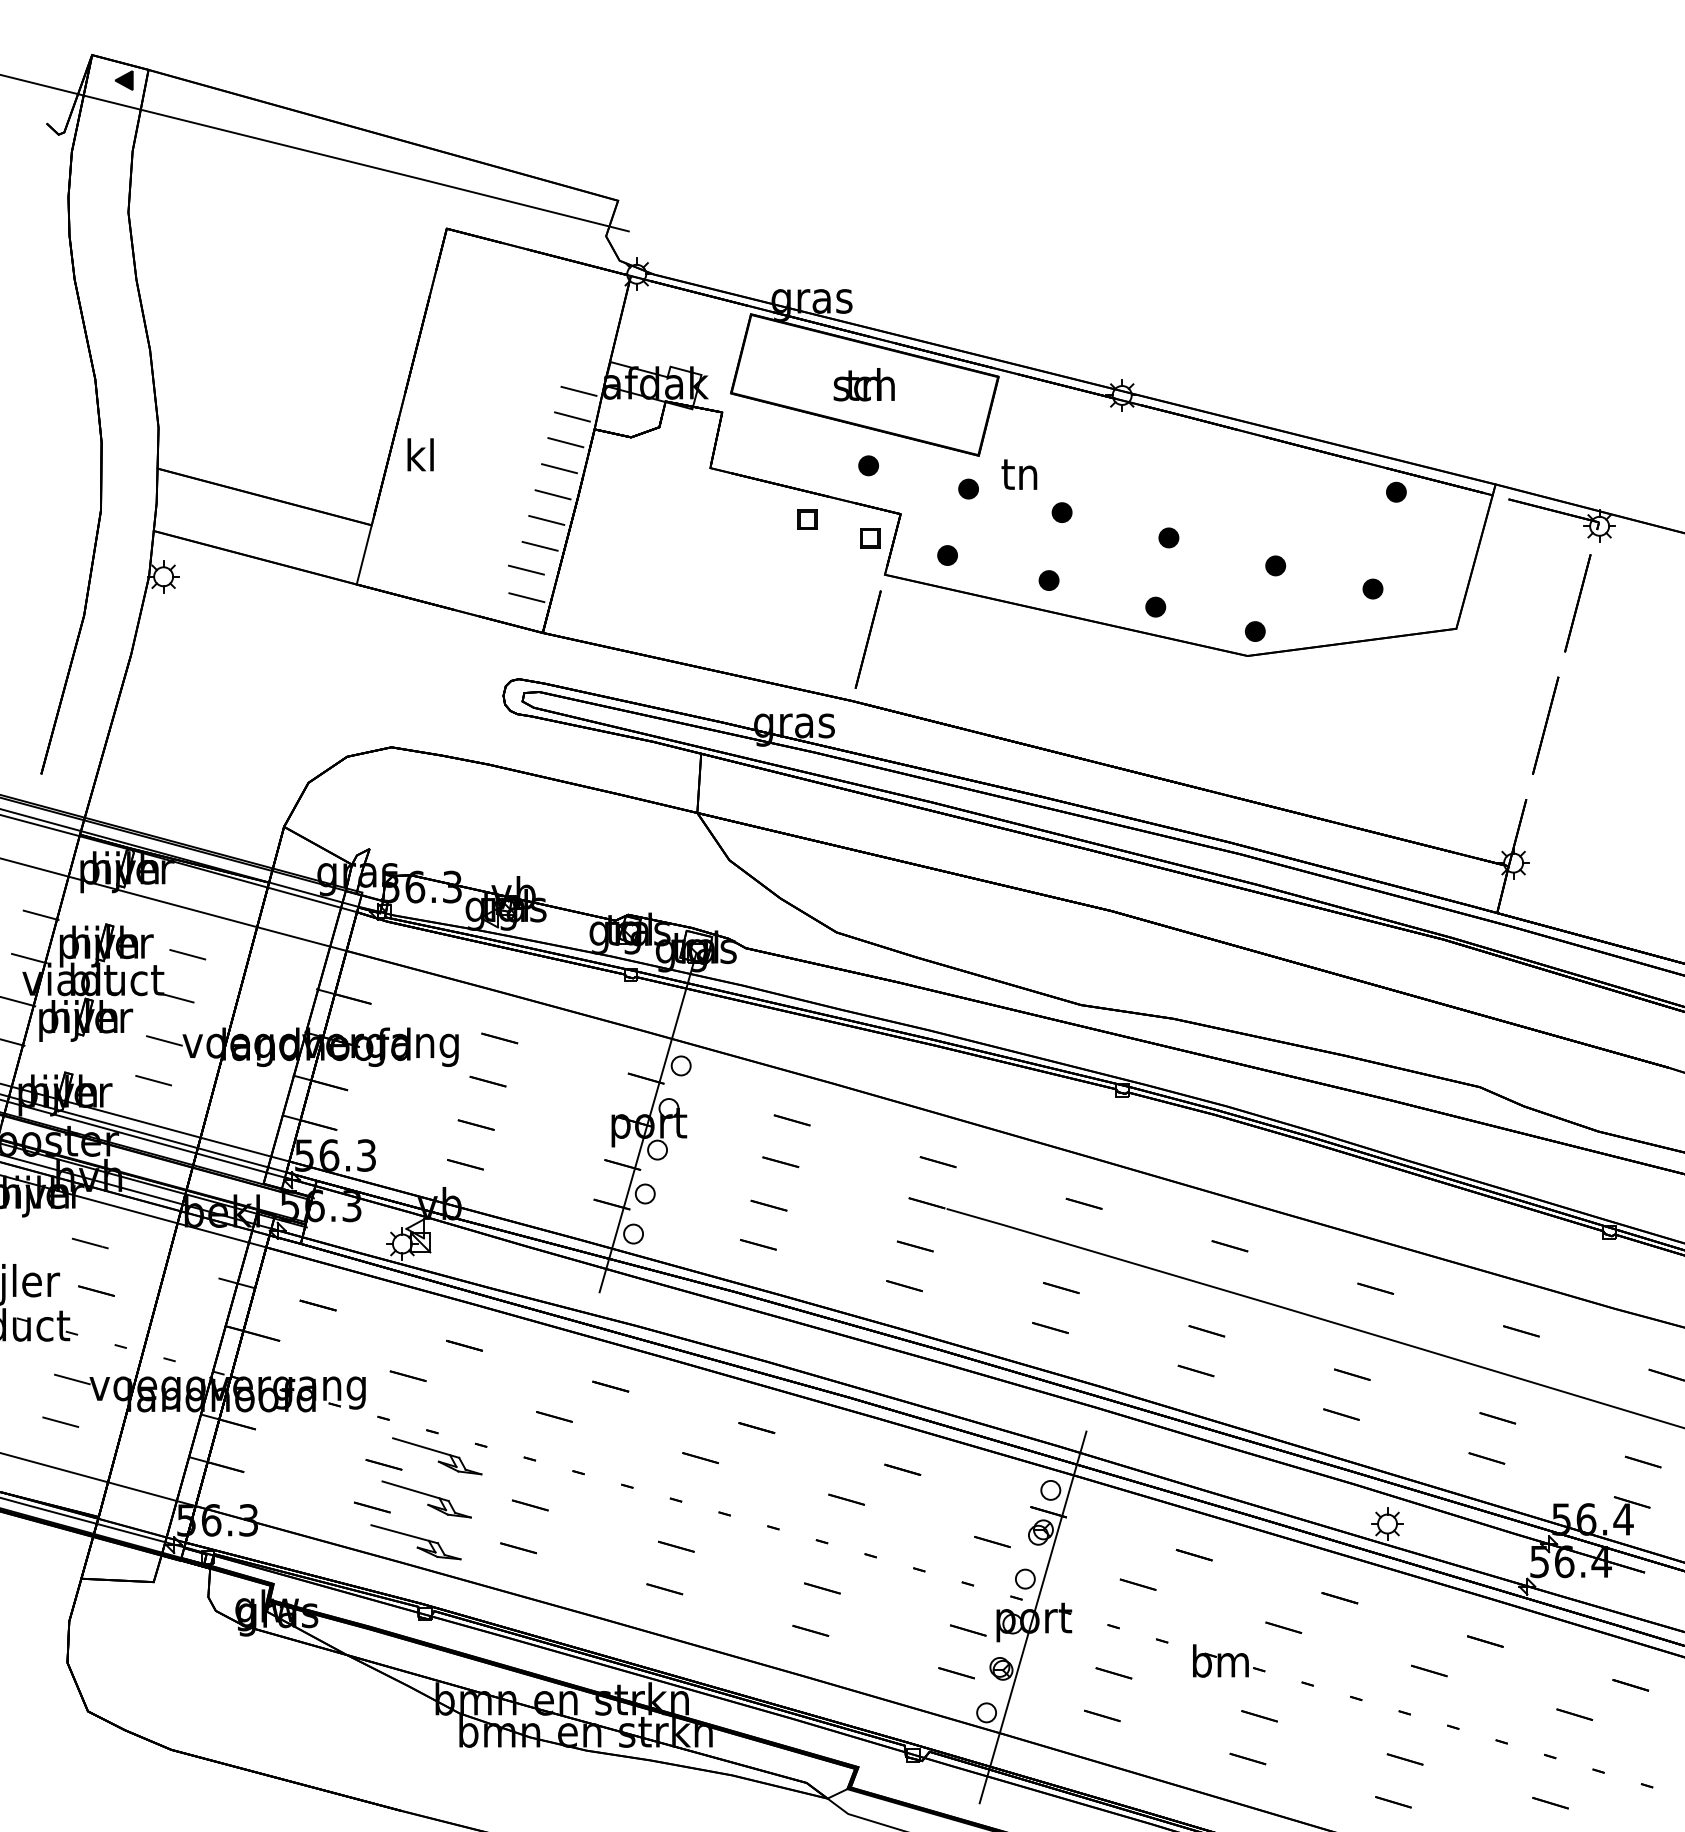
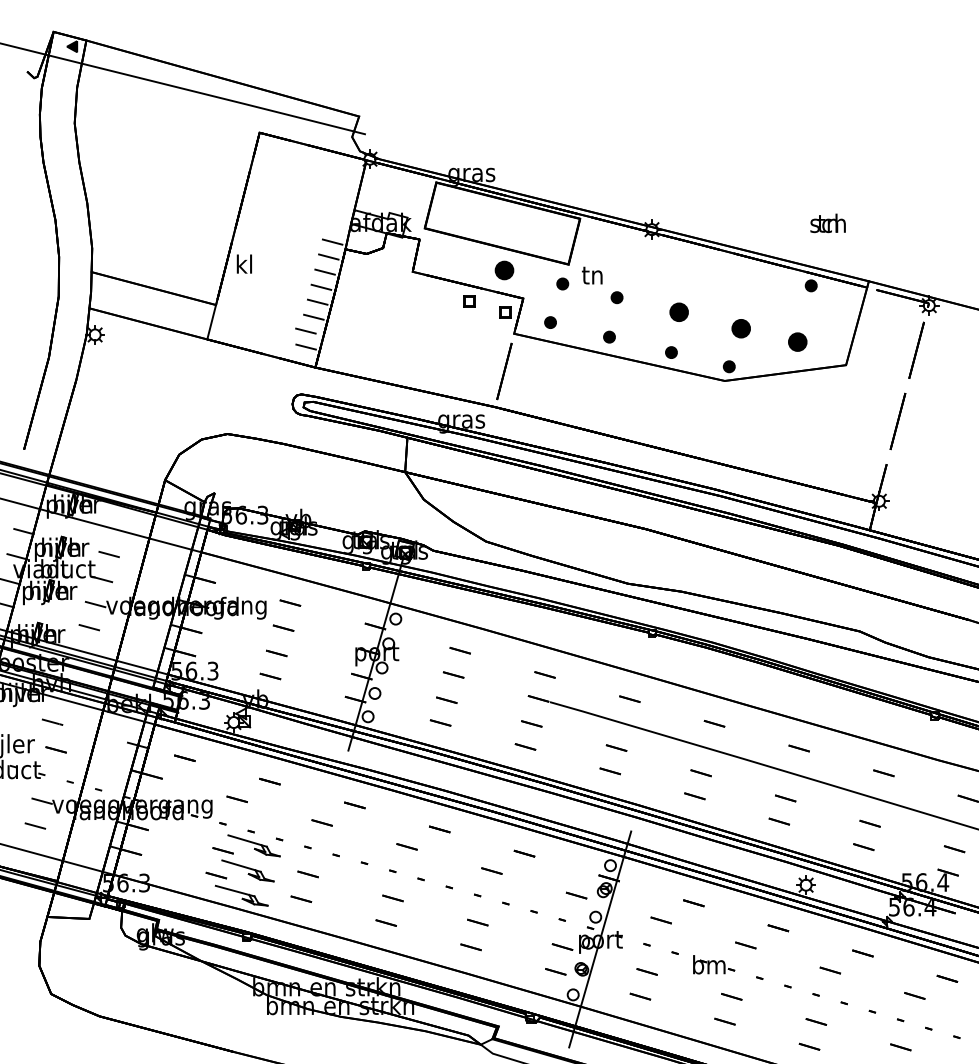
text: (863, 384) -> (827, 223), moved
line: (575, 390) -> (334, 226), removed
part: (868, 465) -> (504, 270), size x1.6
part: (1167, 538) -> (678, 312), size x1.6
part: (1274, 565) -> (740, 328), size x1.6
part: (1372, 588) -> (797, 341), size x1.6

